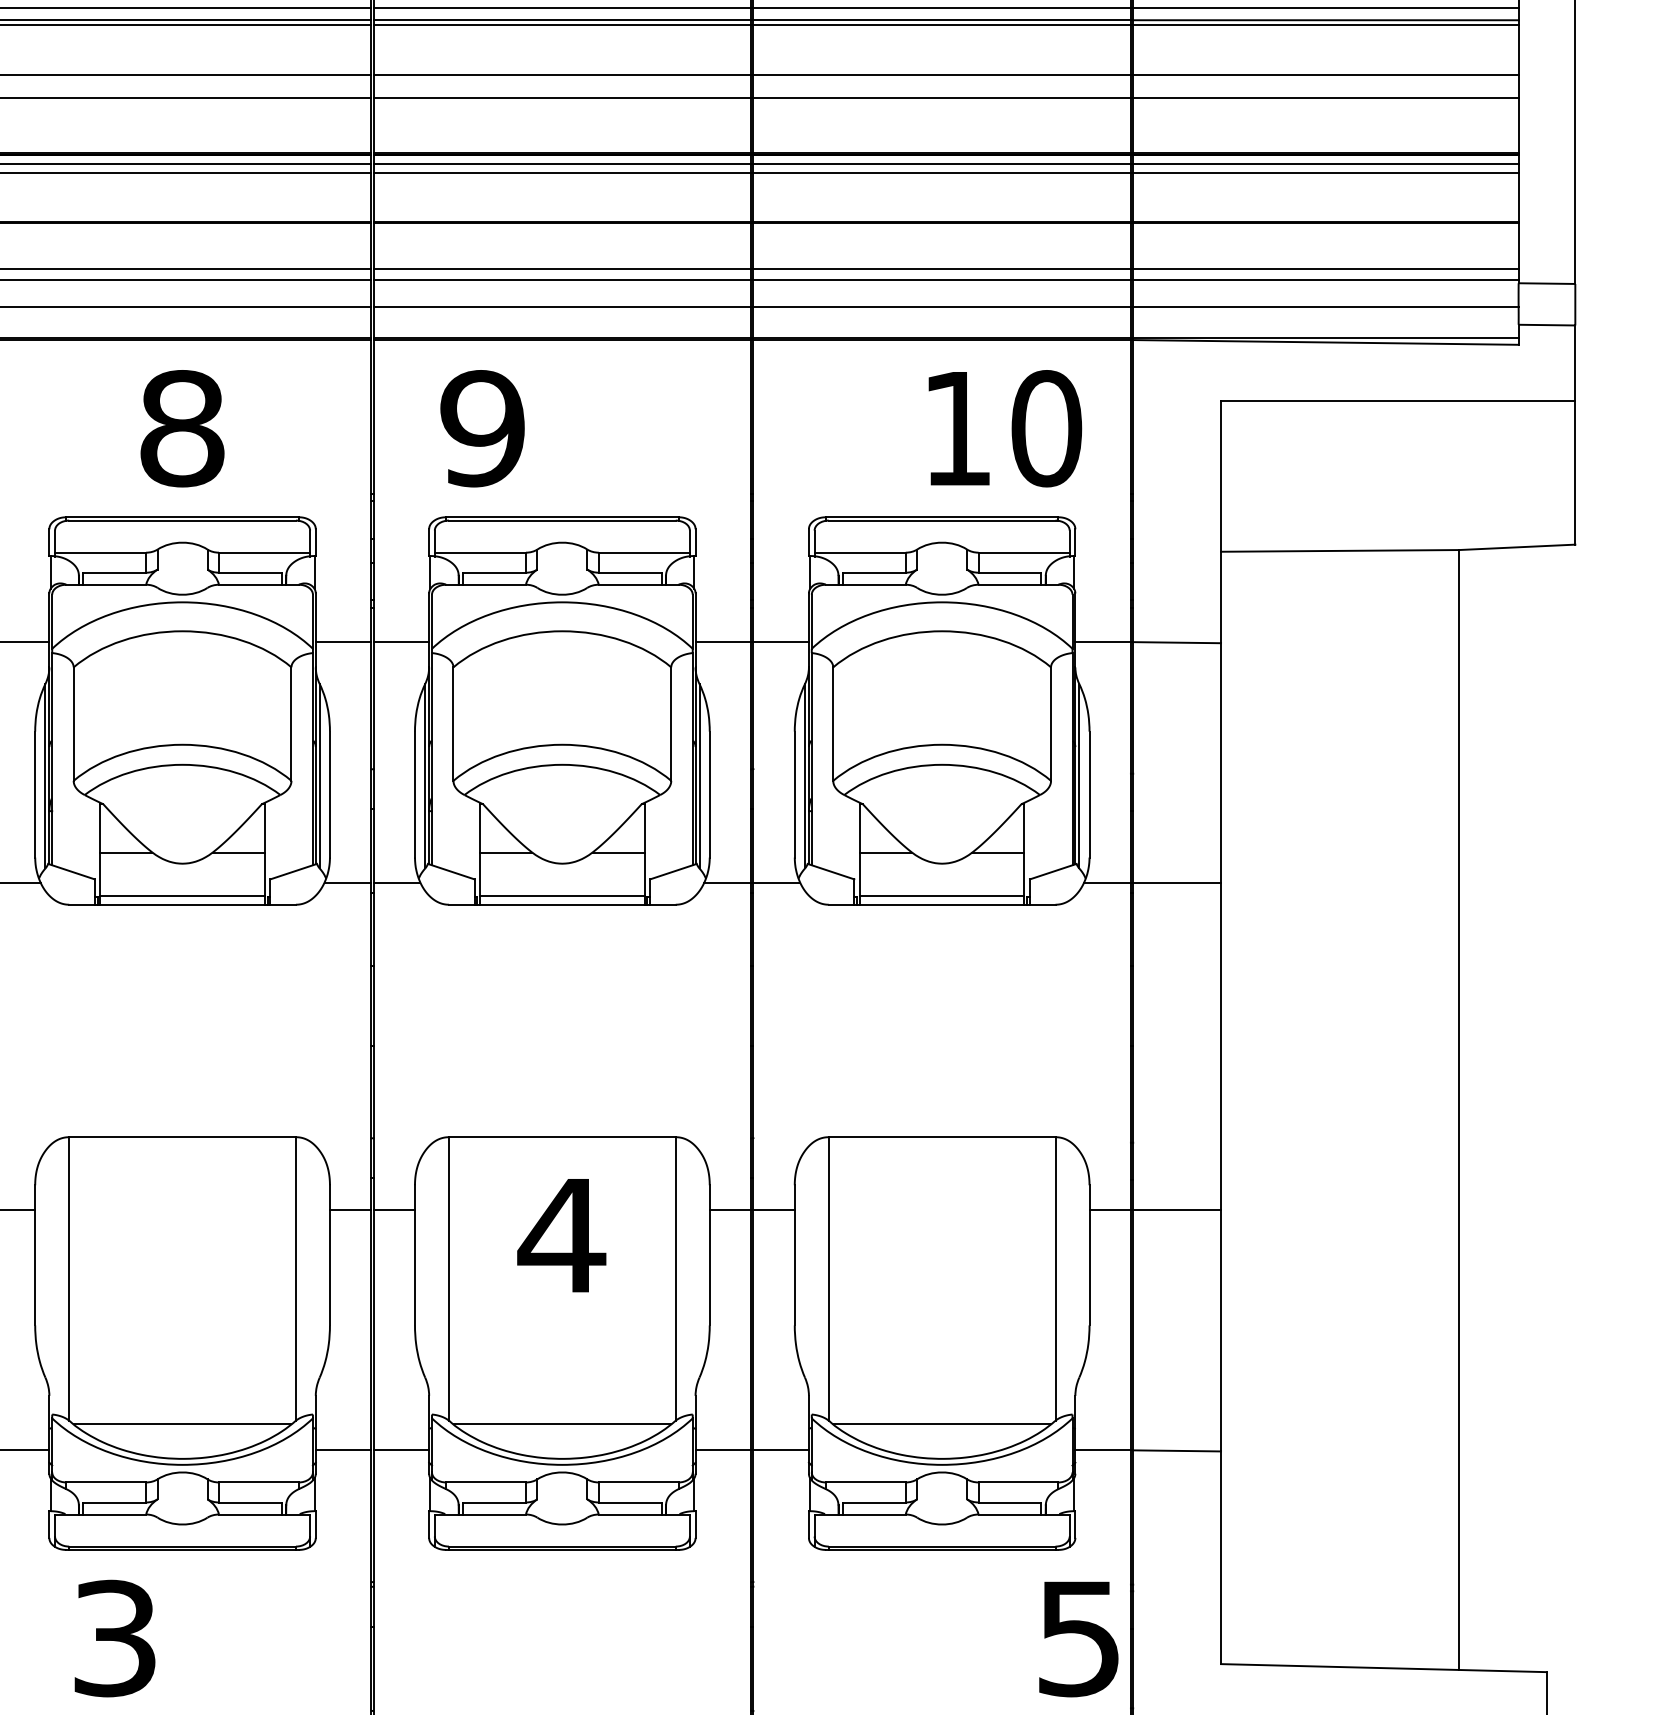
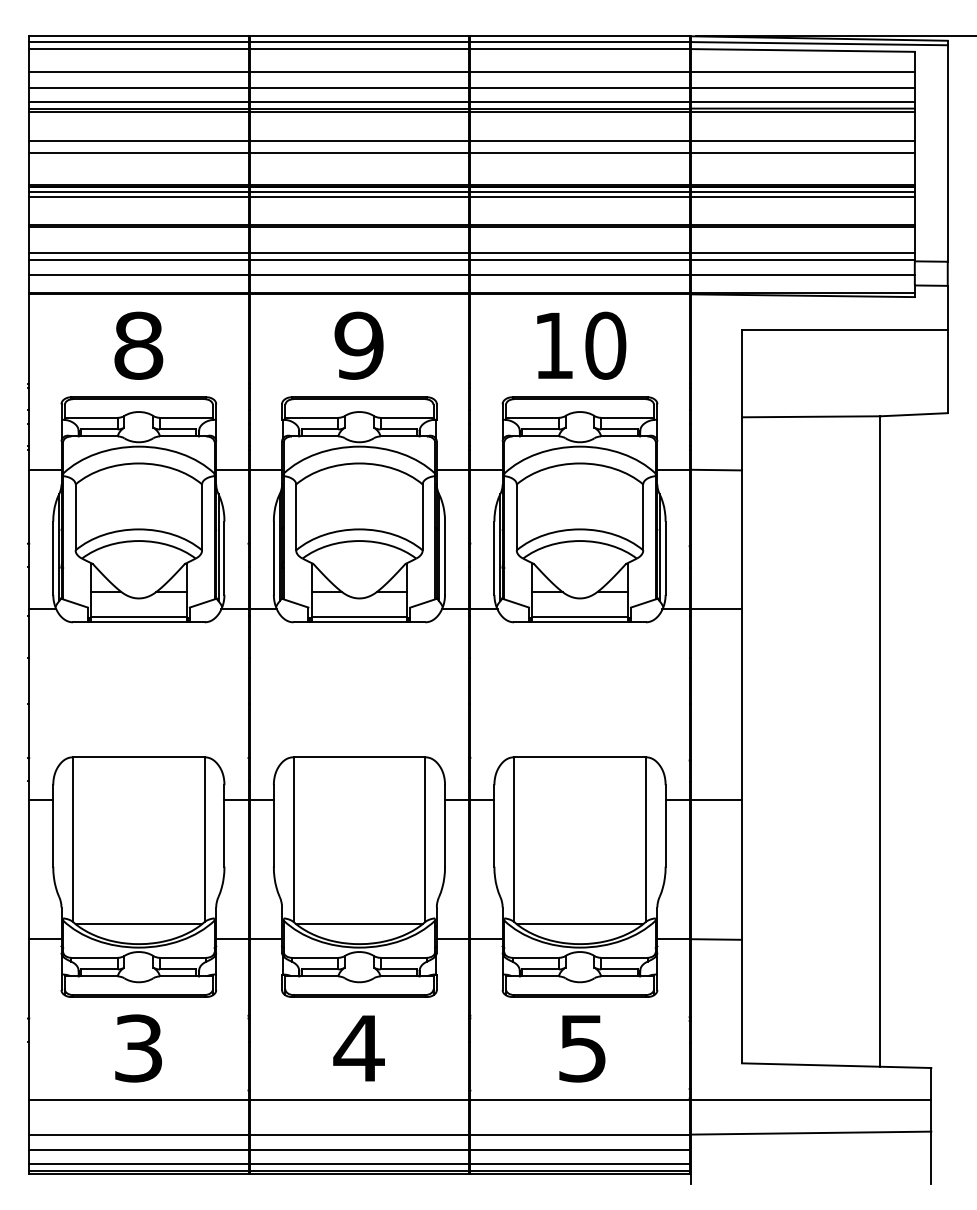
text: (481, 428) -> (358, 345), moved
text: (1004, 428) -> (581, 345), moved
text: (560, 1235) -> (358, 1048), moved
text: (114, 1638) -> (138, 1048), moved
text: (1079, 1638) -> (582, 1048), moved

